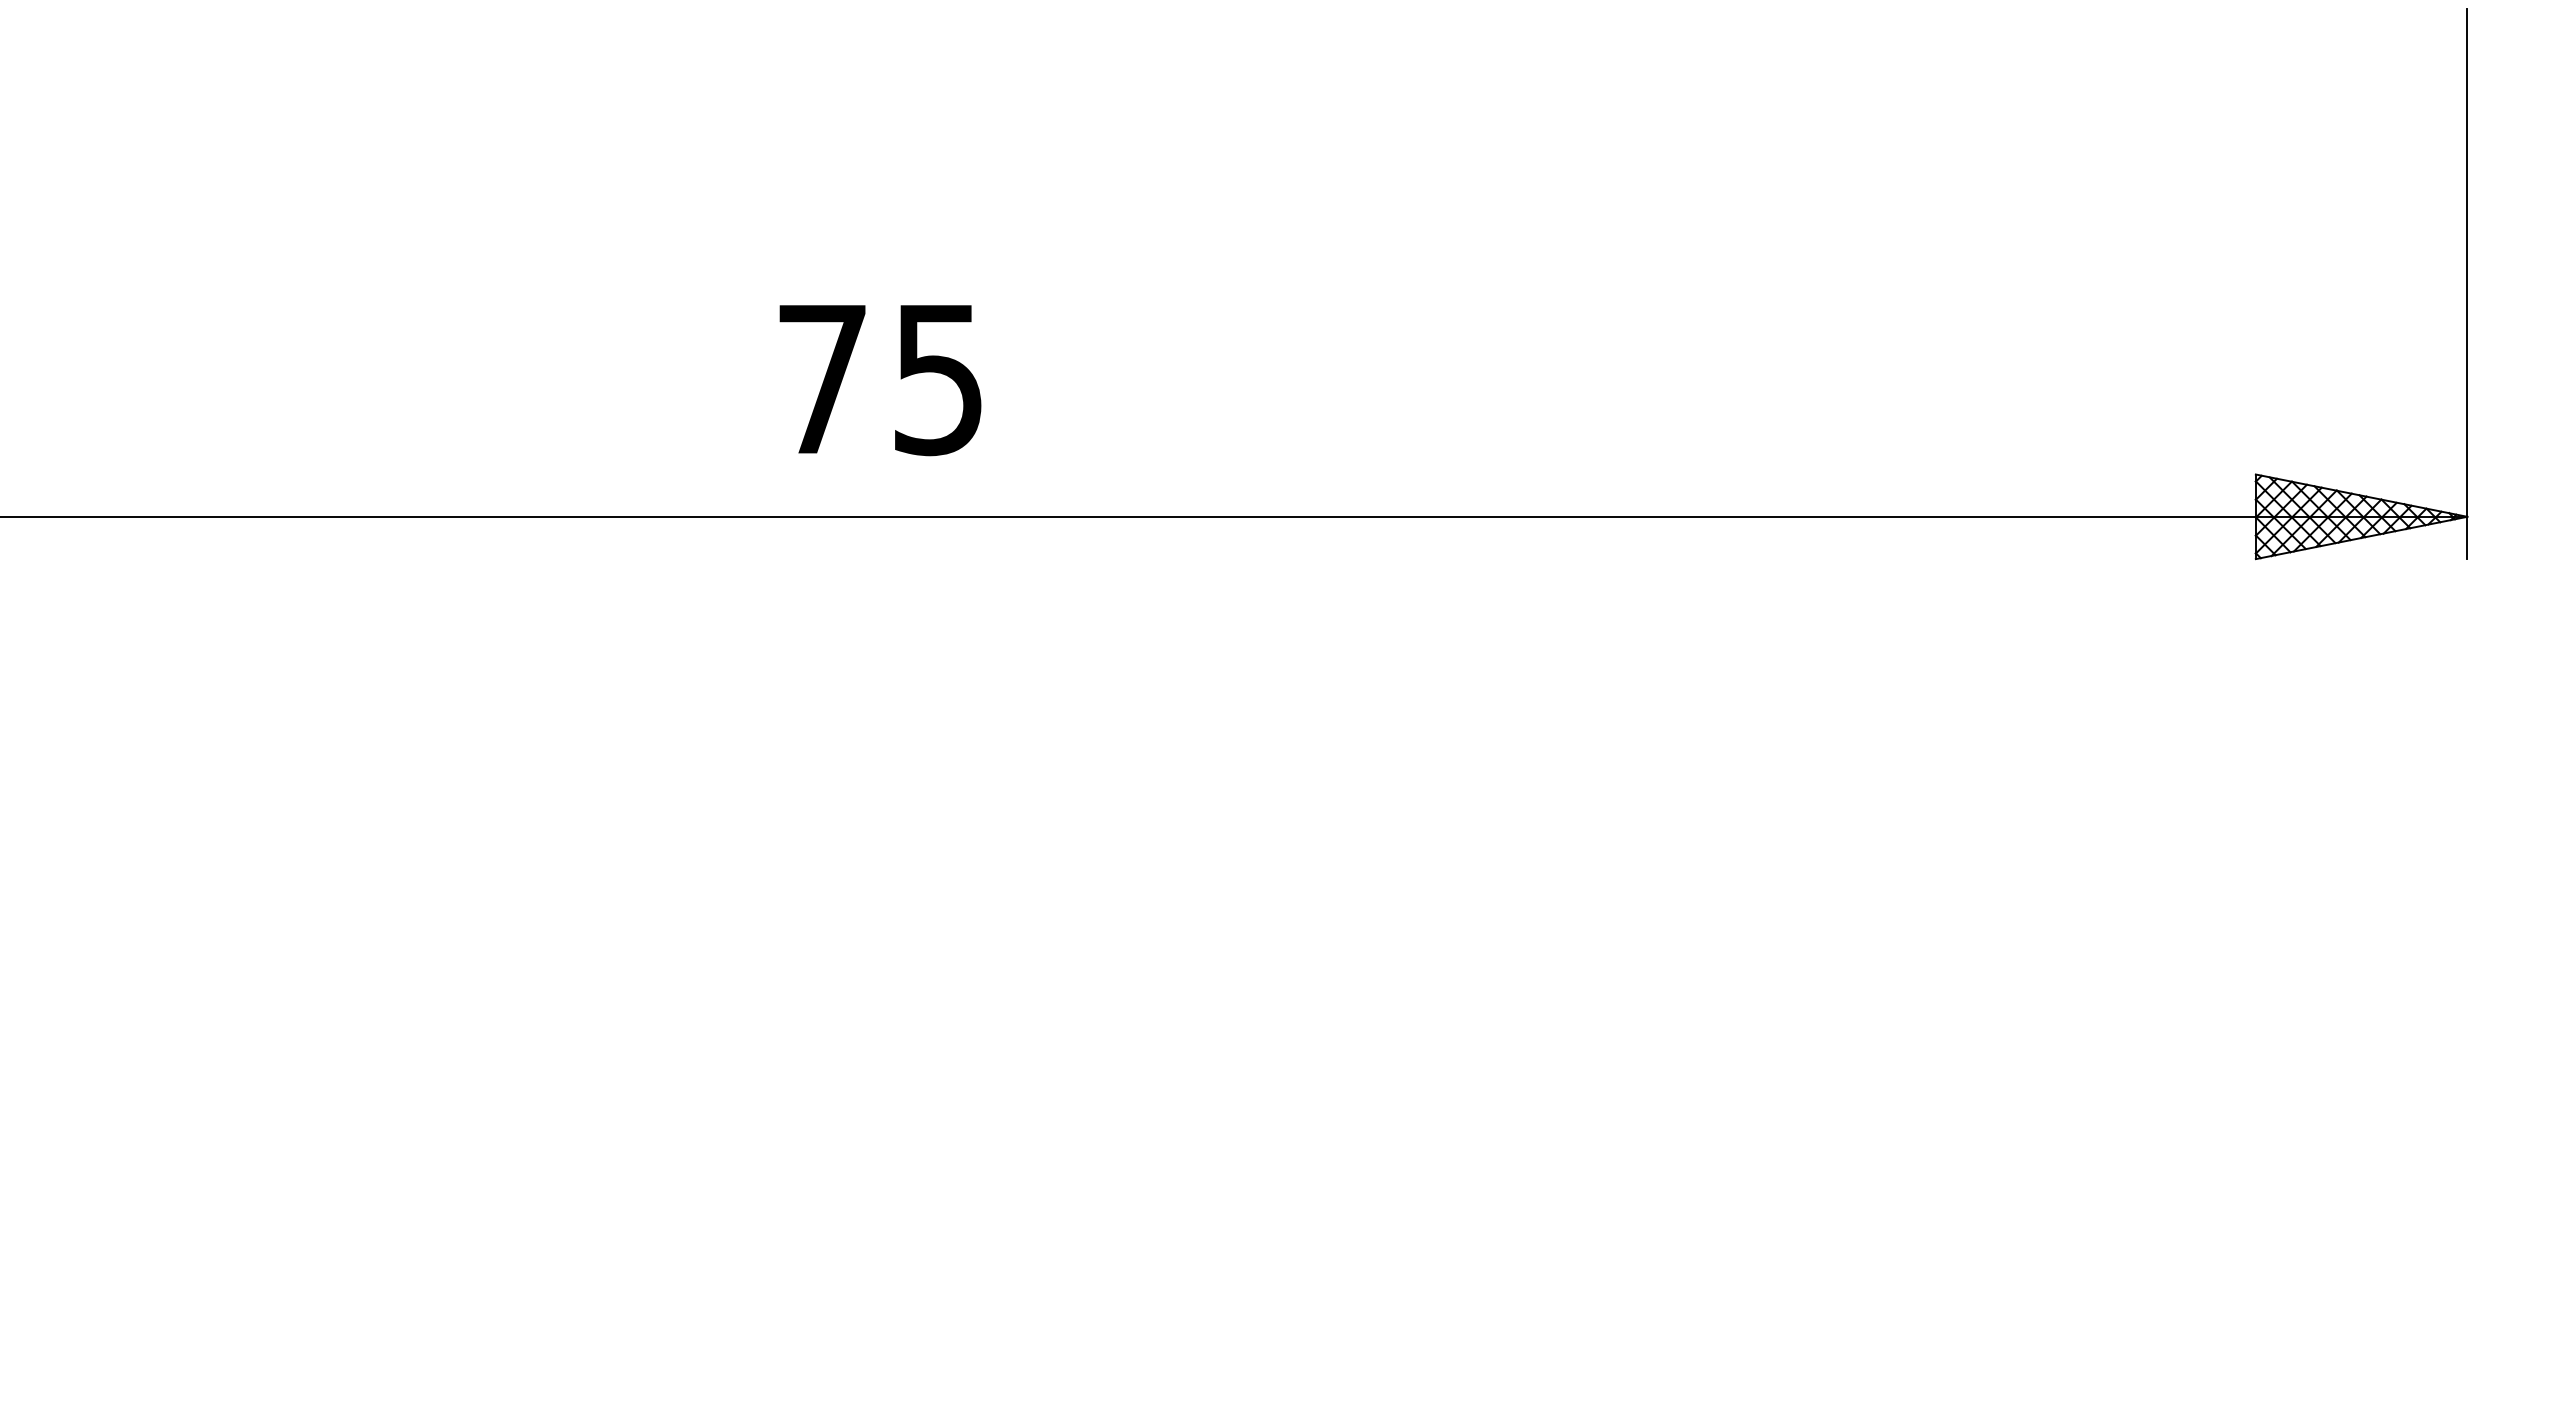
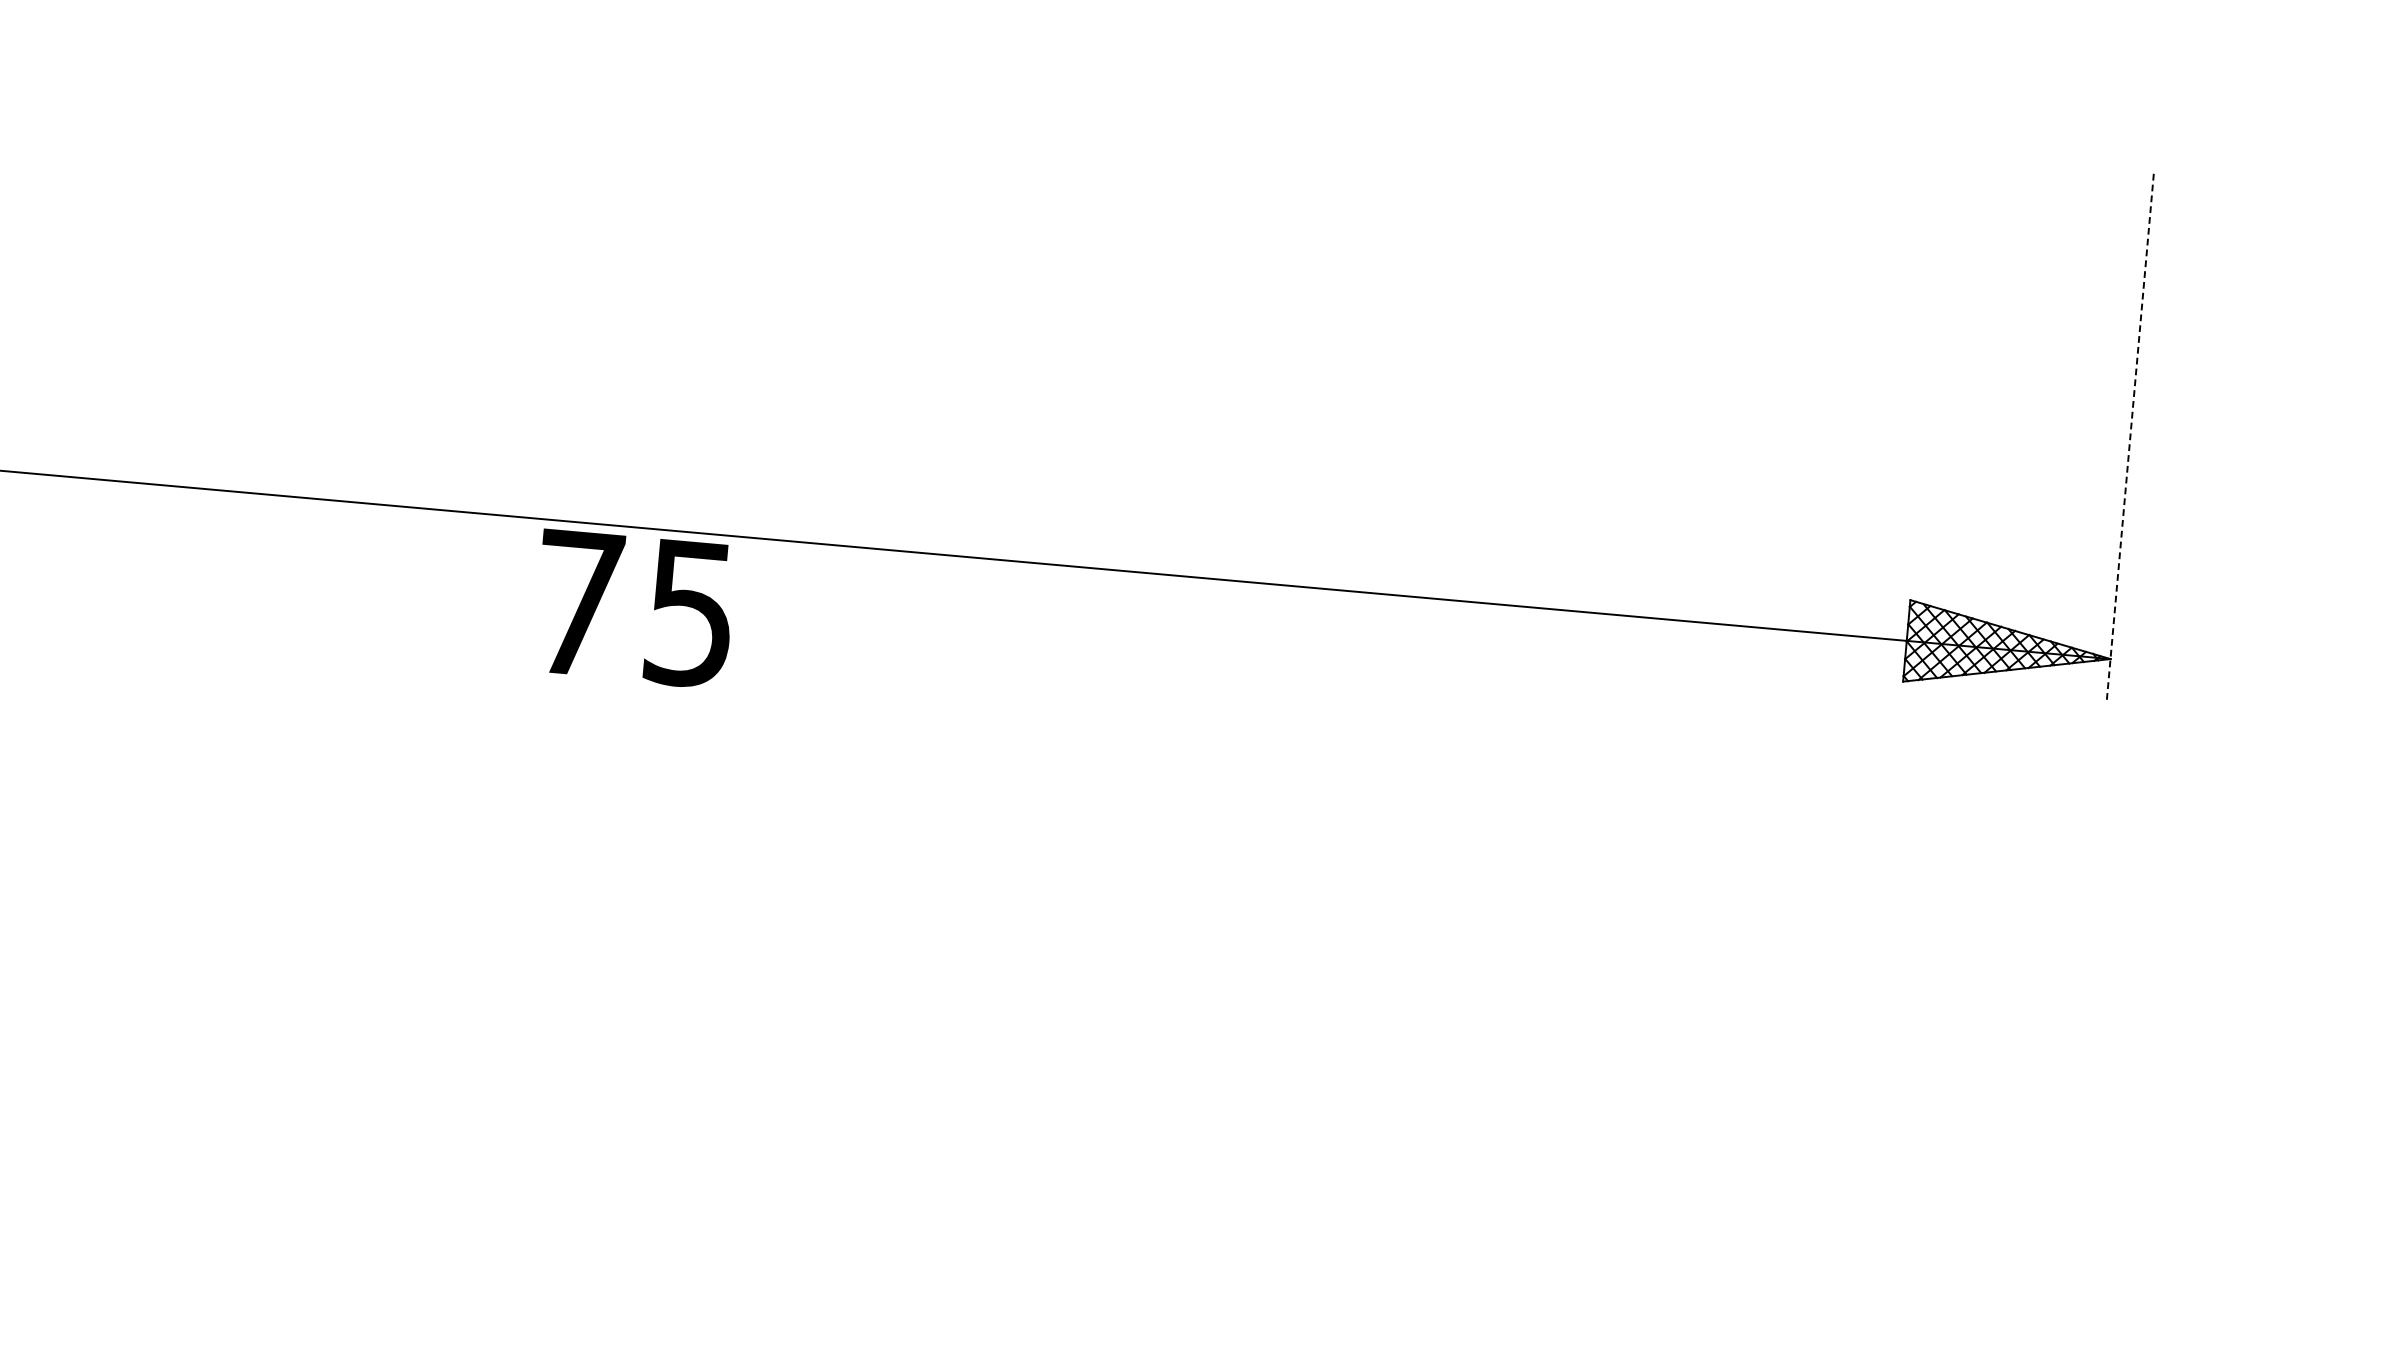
line: (2467, 284) -> (2130, 435), solid -> dashed
text: (880, 380) -> (634, 609), moved

